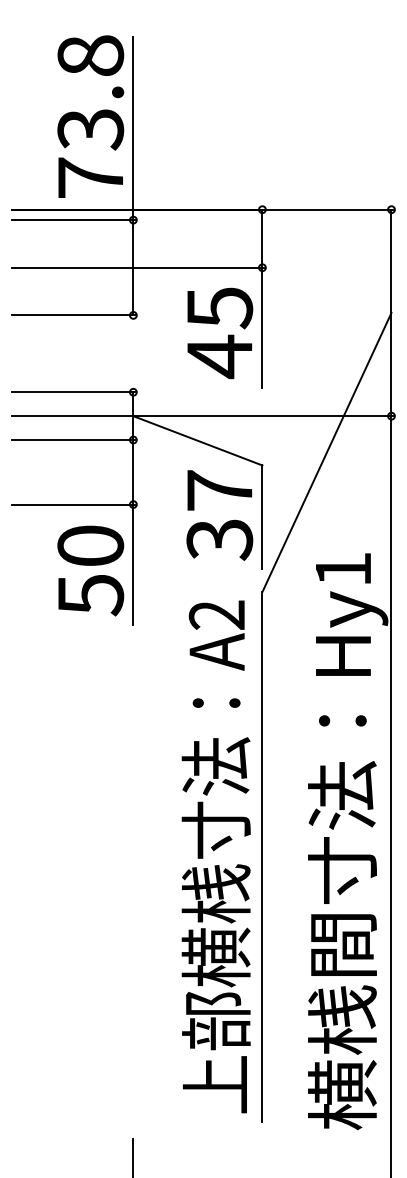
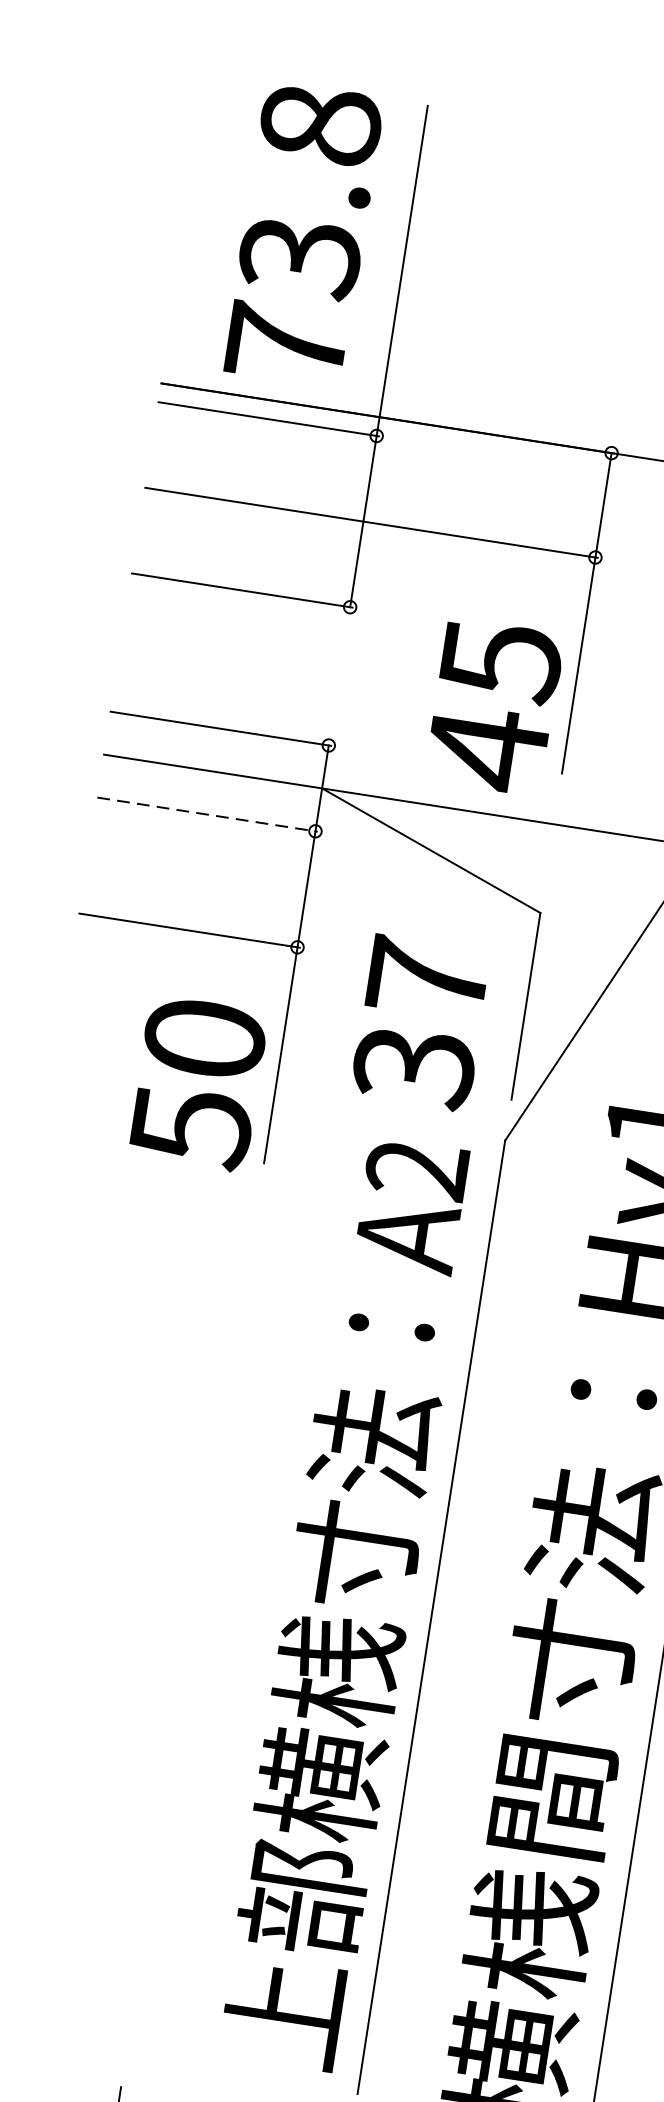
text: (90, 116) -> (303, 233), moved
text: (220, 333) -> (495, 707), moved
line: (73, 440) -> (207, 815), solid -> dashed
text: (219, 515) -> (420, 1023), moved
text: (90, 570) -> (197, 1082), moved

